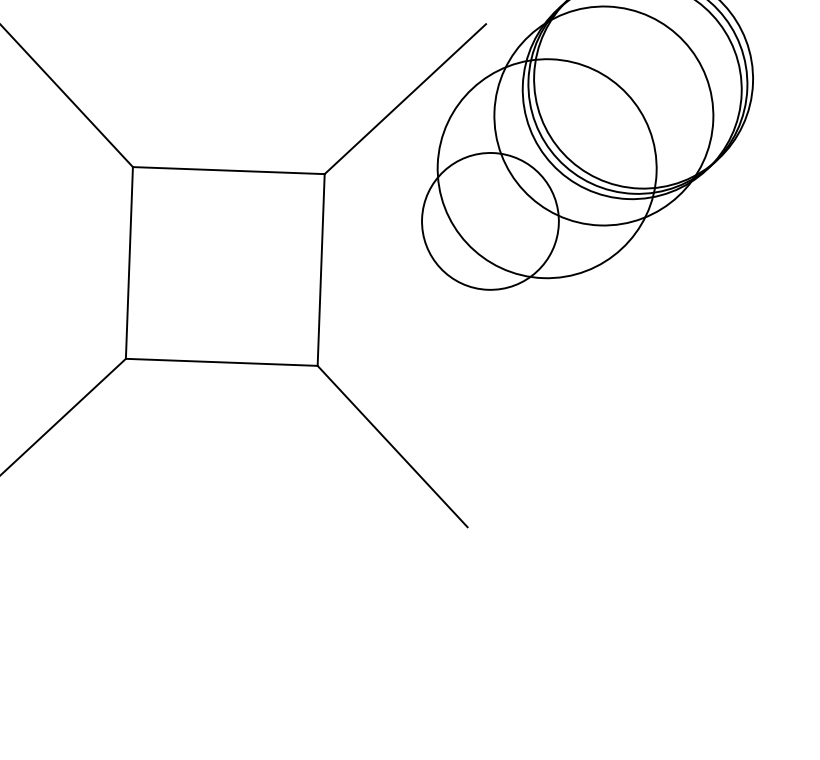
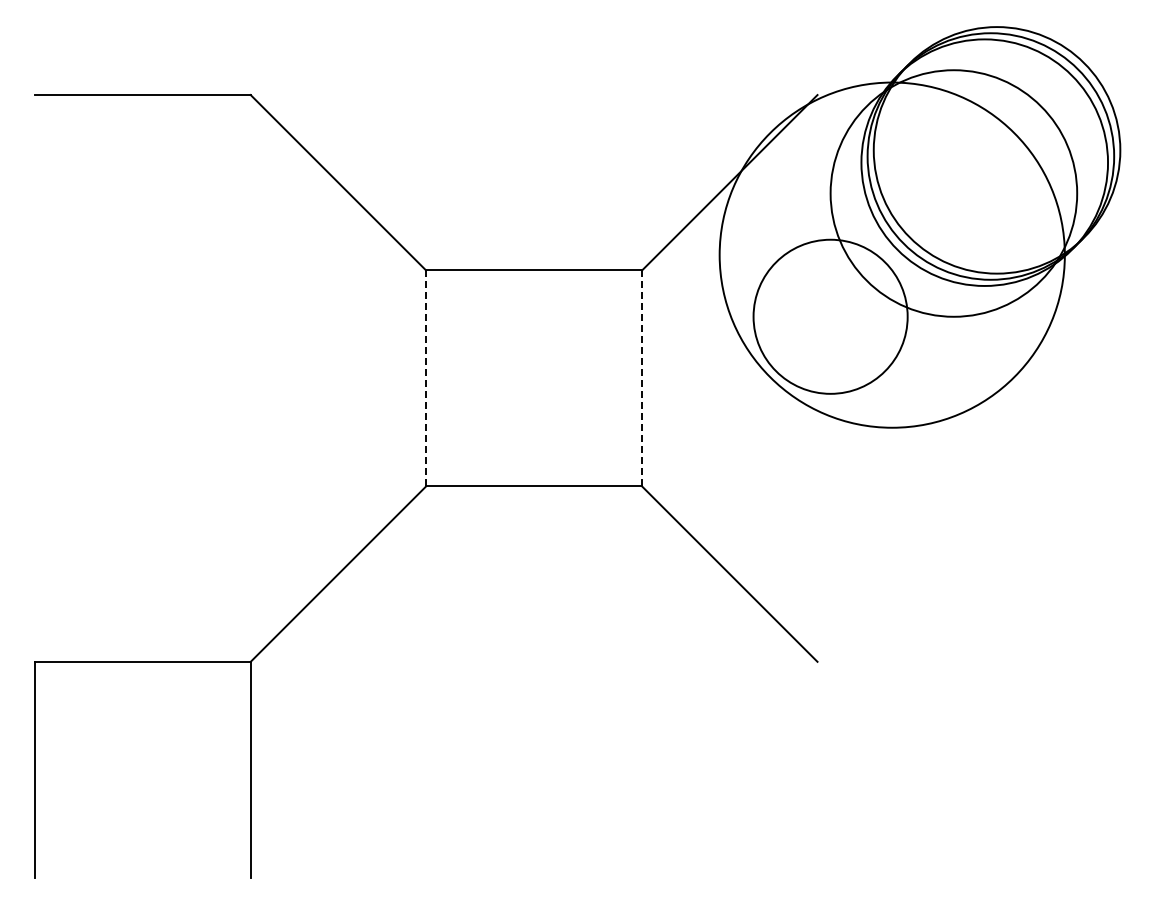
circle: (546, 168) -> (891, 254), size x1.4
line: (129, 263) -> (426, 378), solid -> dashed
line: (321, 270) -> (642, 378), solid -> dashed

